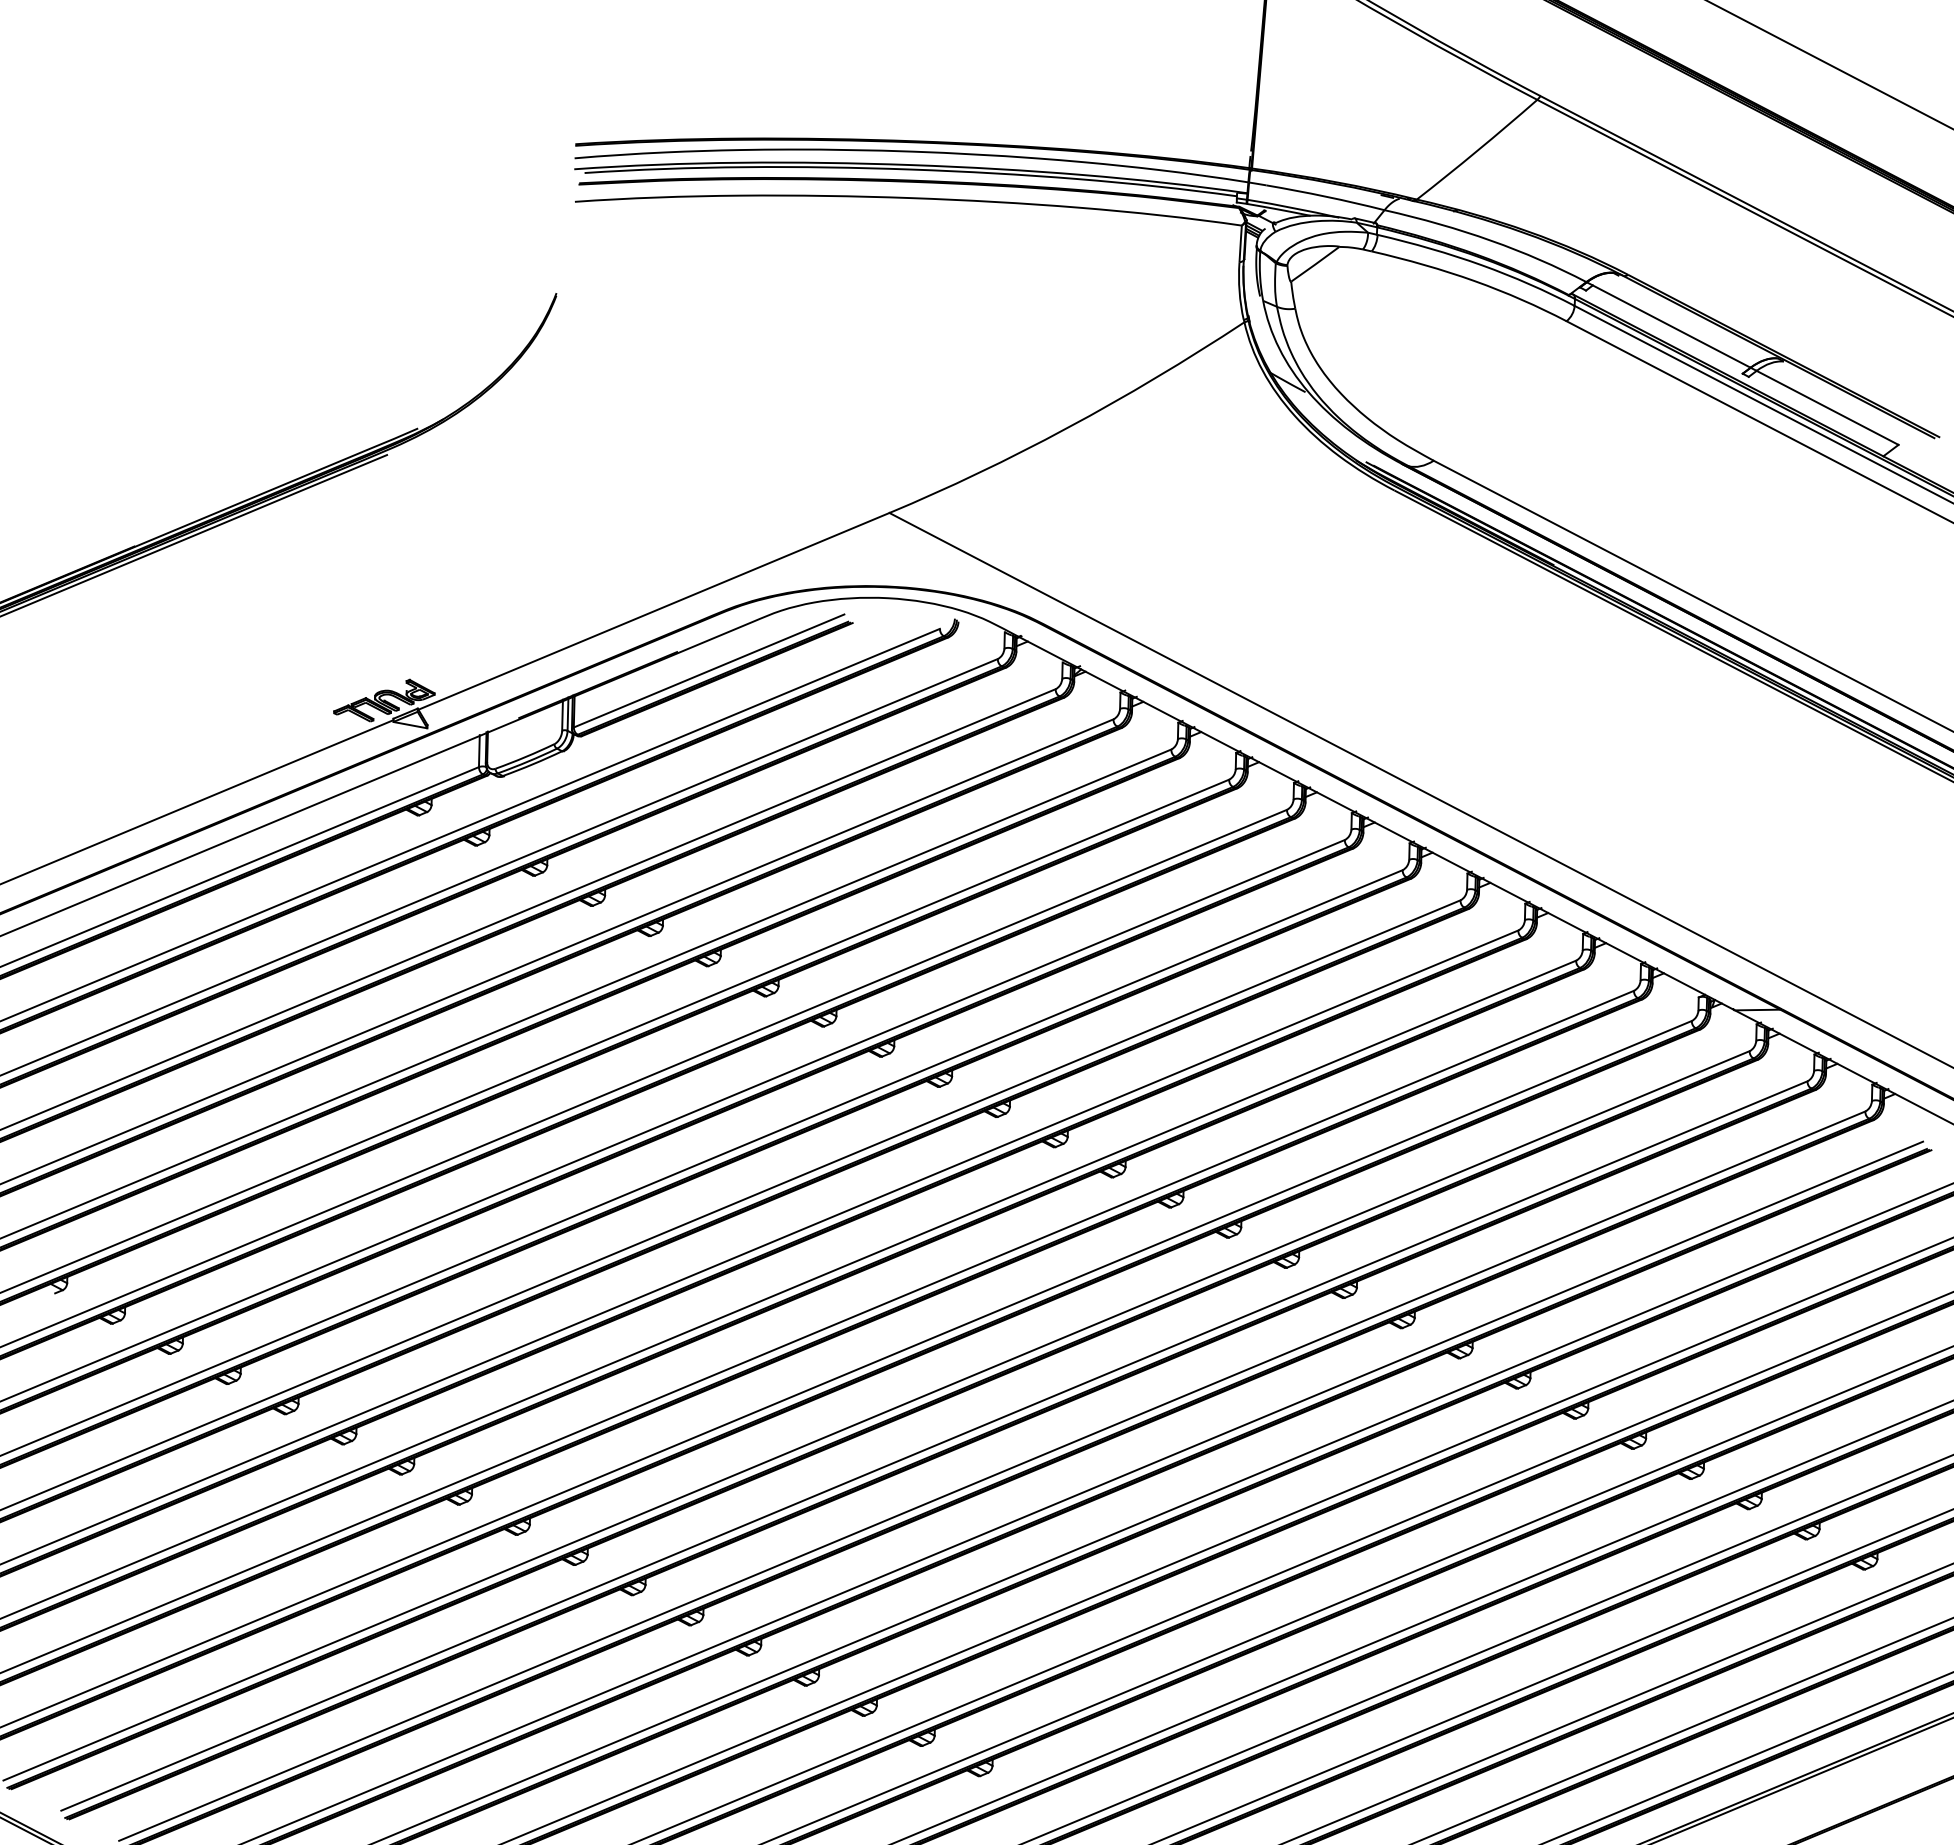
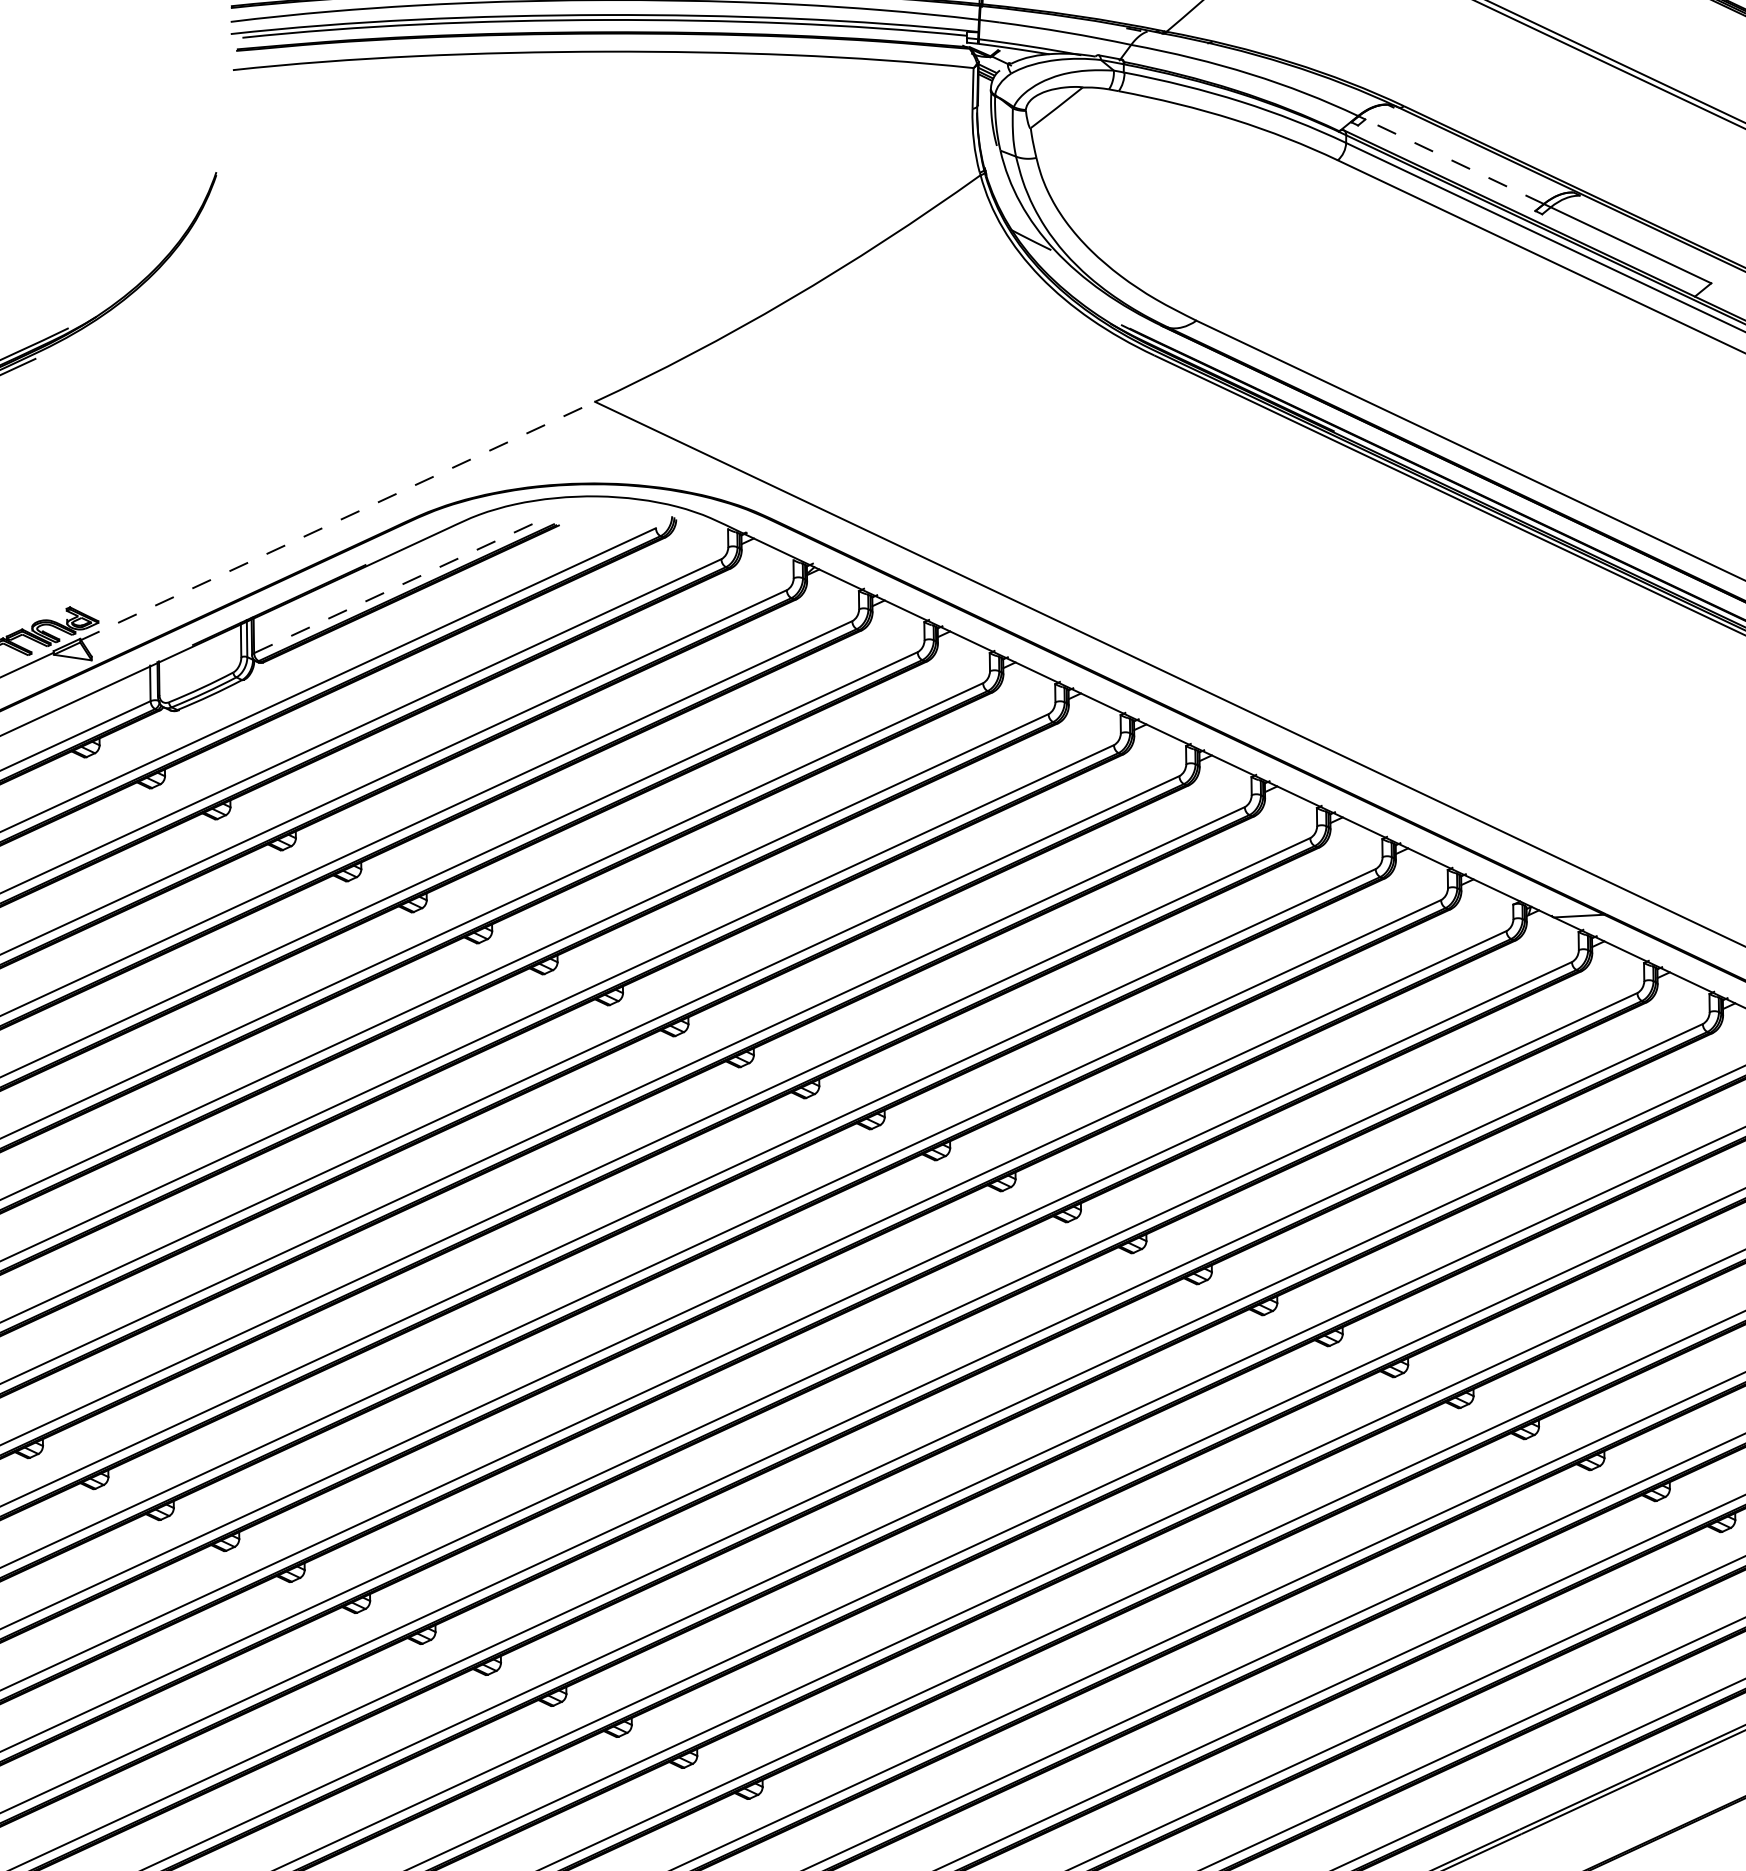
line: (1671, 326) -> (1454, 161), solid -> dashed
line: (654, 611) -> (338, 521), solid -> dashed
line: (709, 670) -> (402, 584), solid -> dashed

